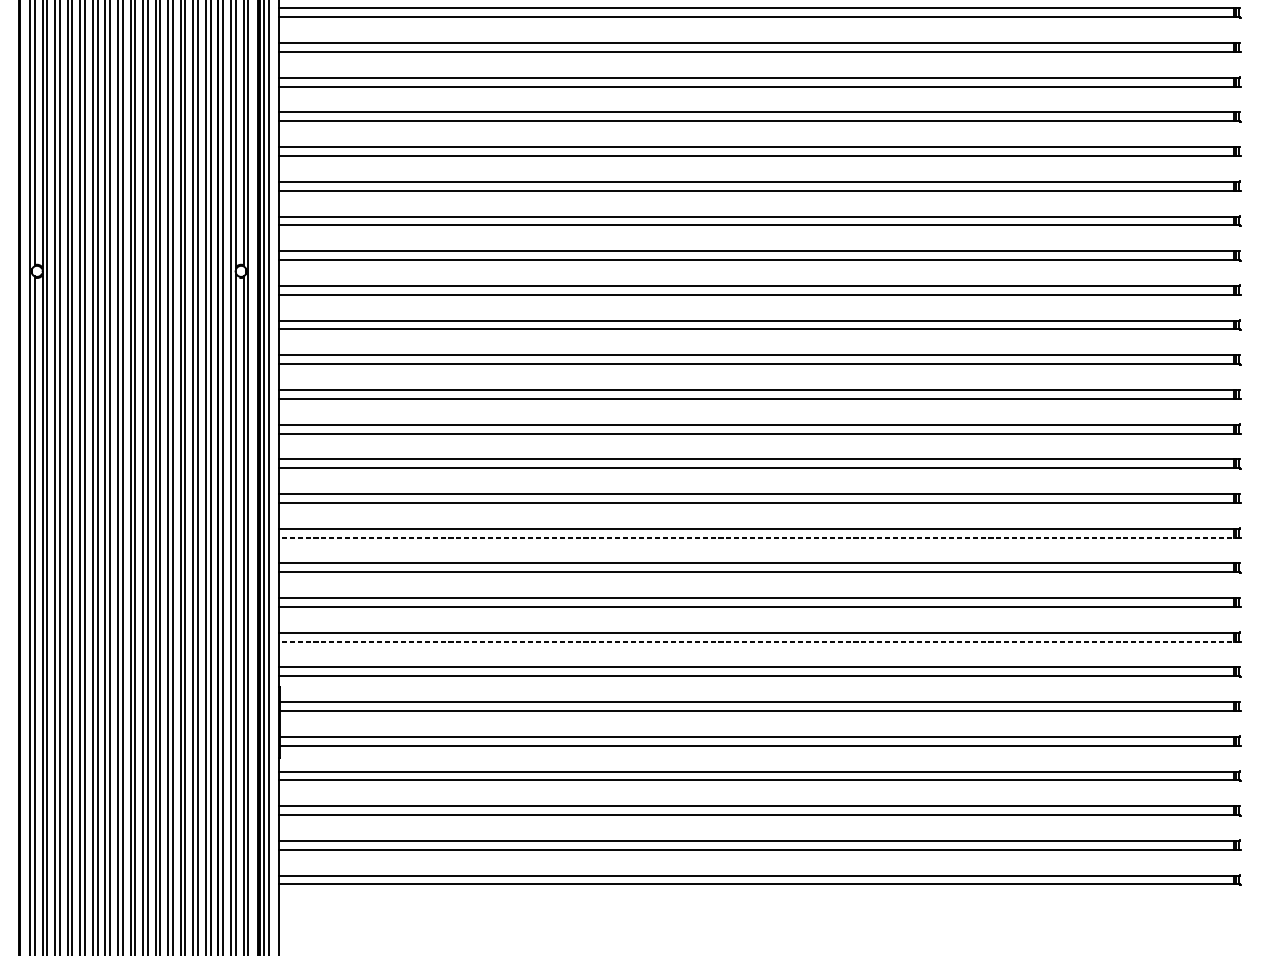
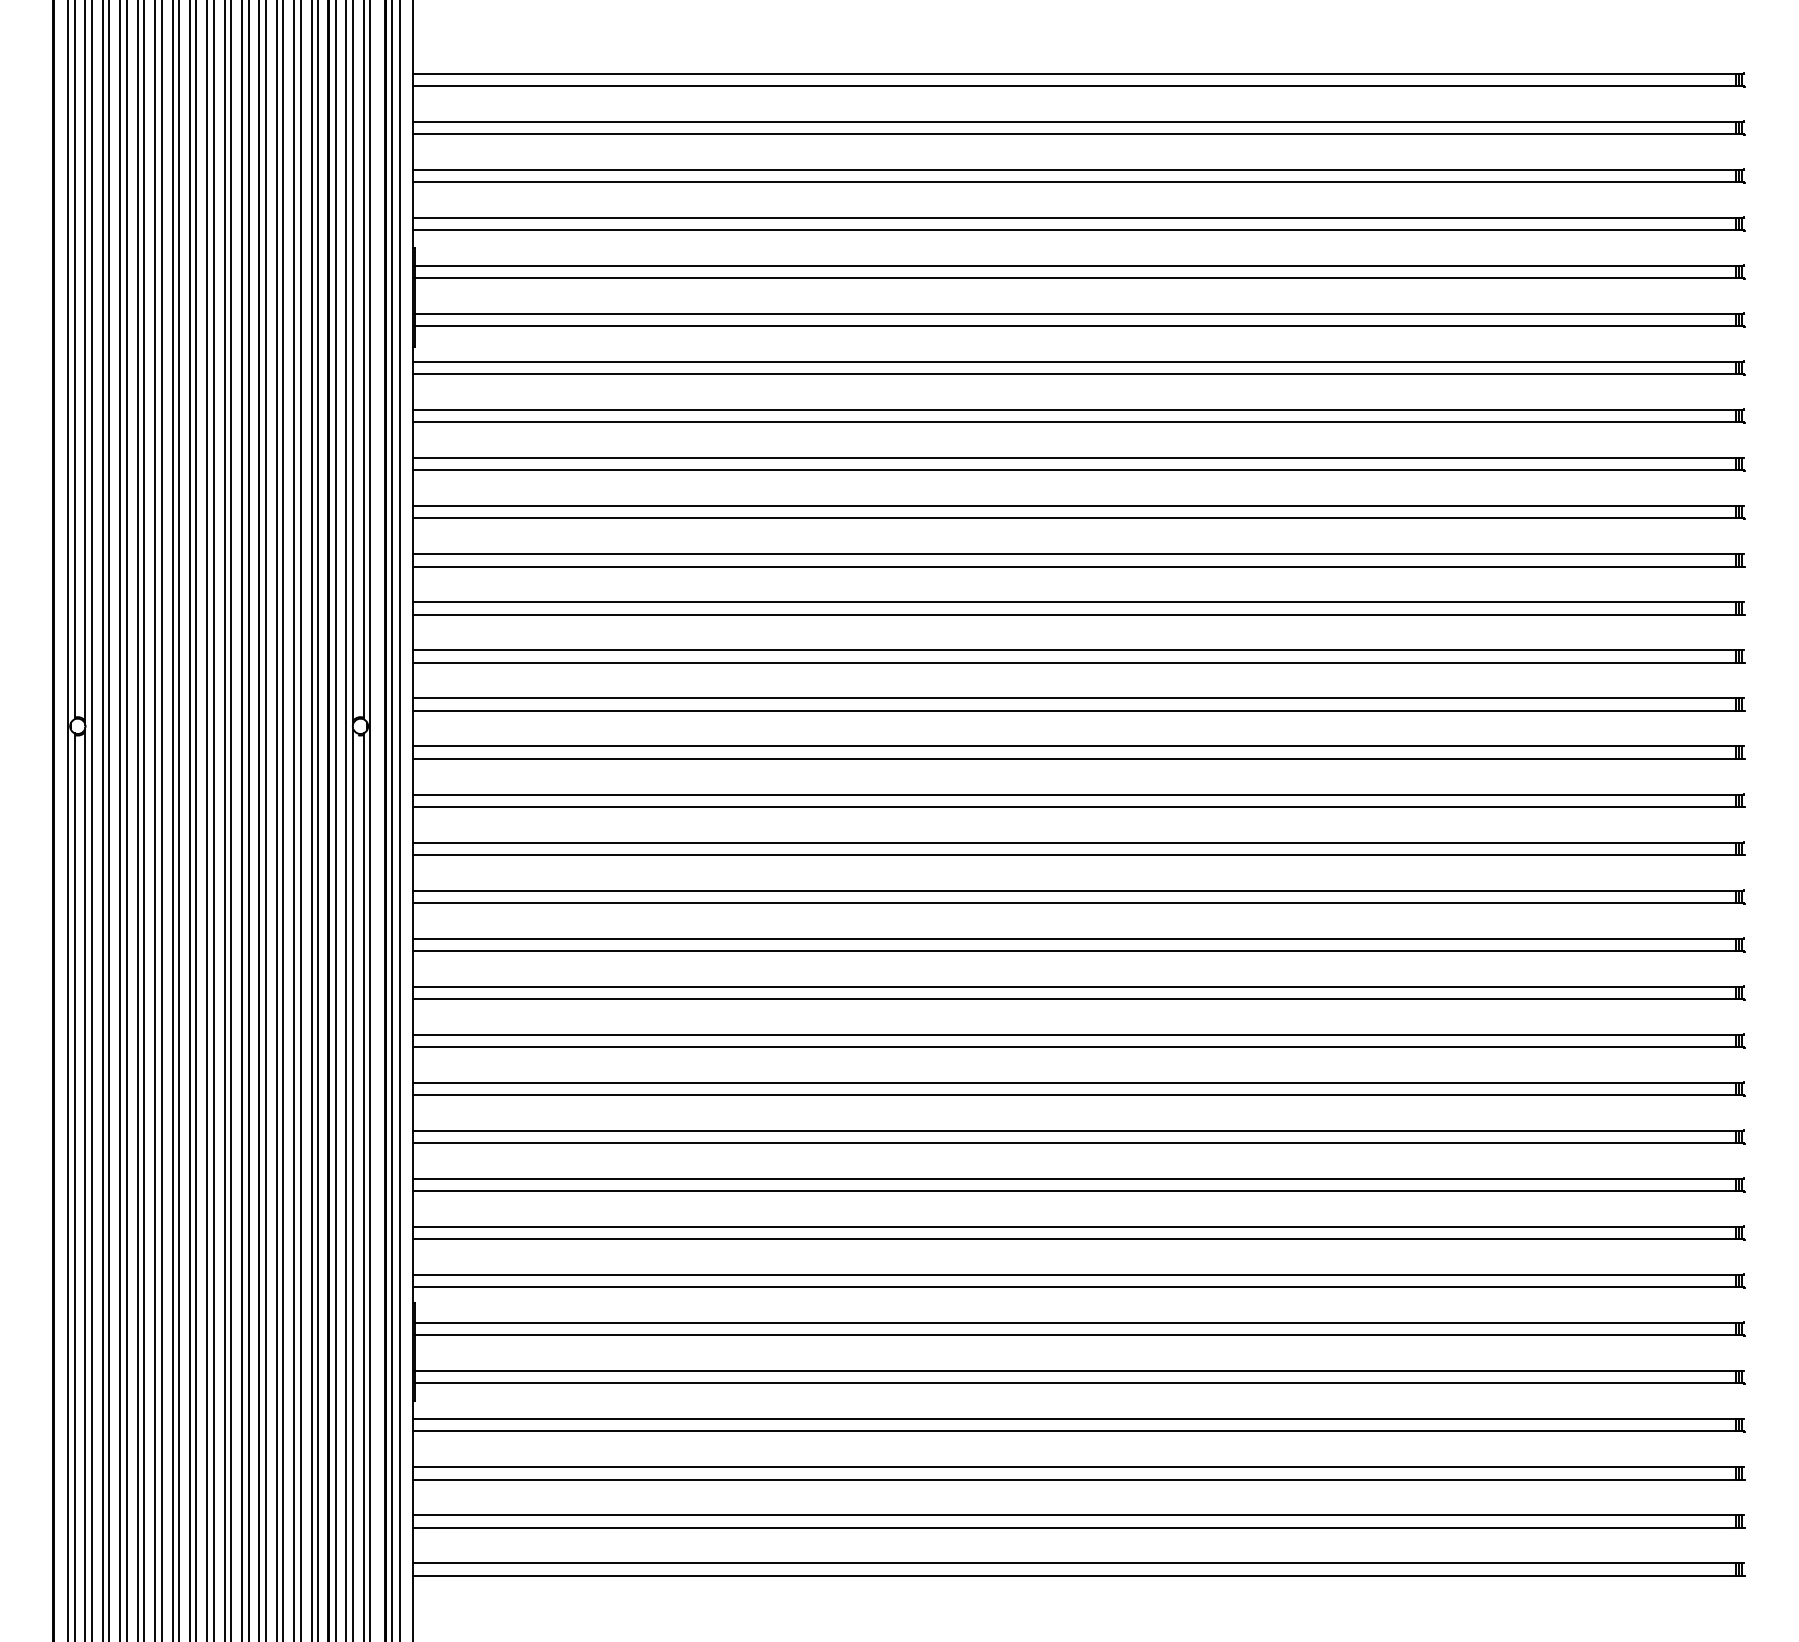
line: (758, 537) -> (1077, 1095), dashed -> solid
line: (758, 641) -> (1077, 1239), dashed -> solid

